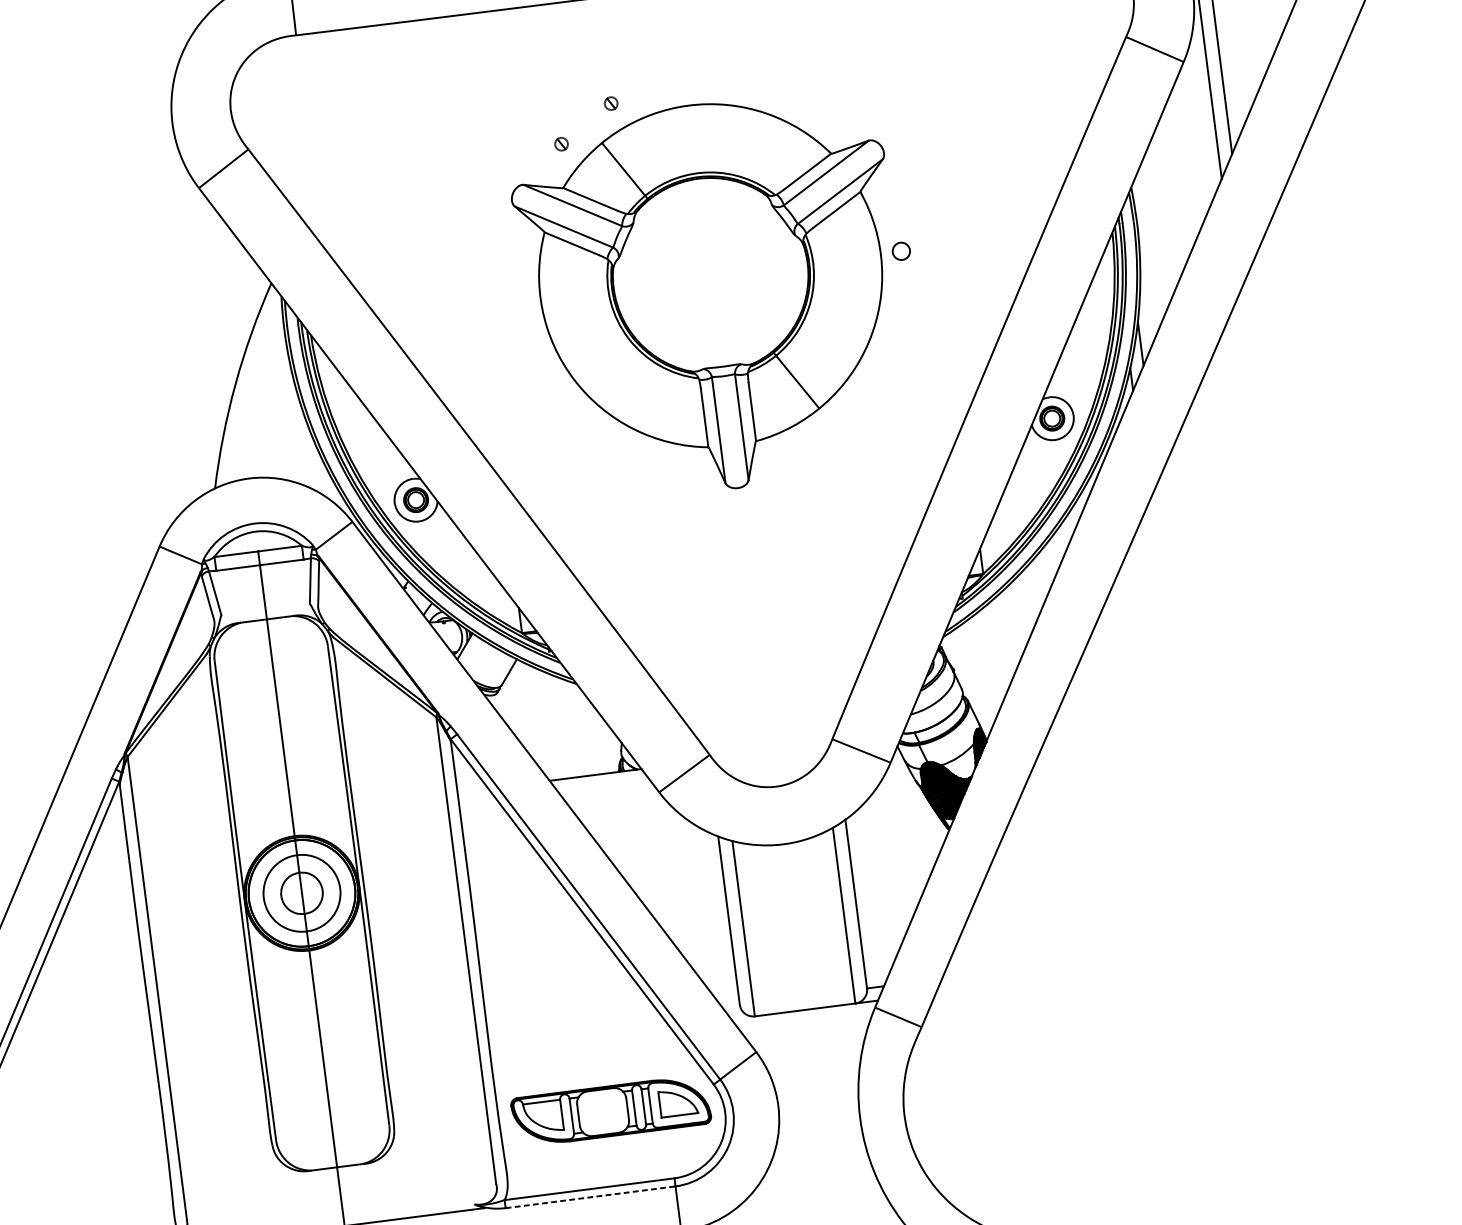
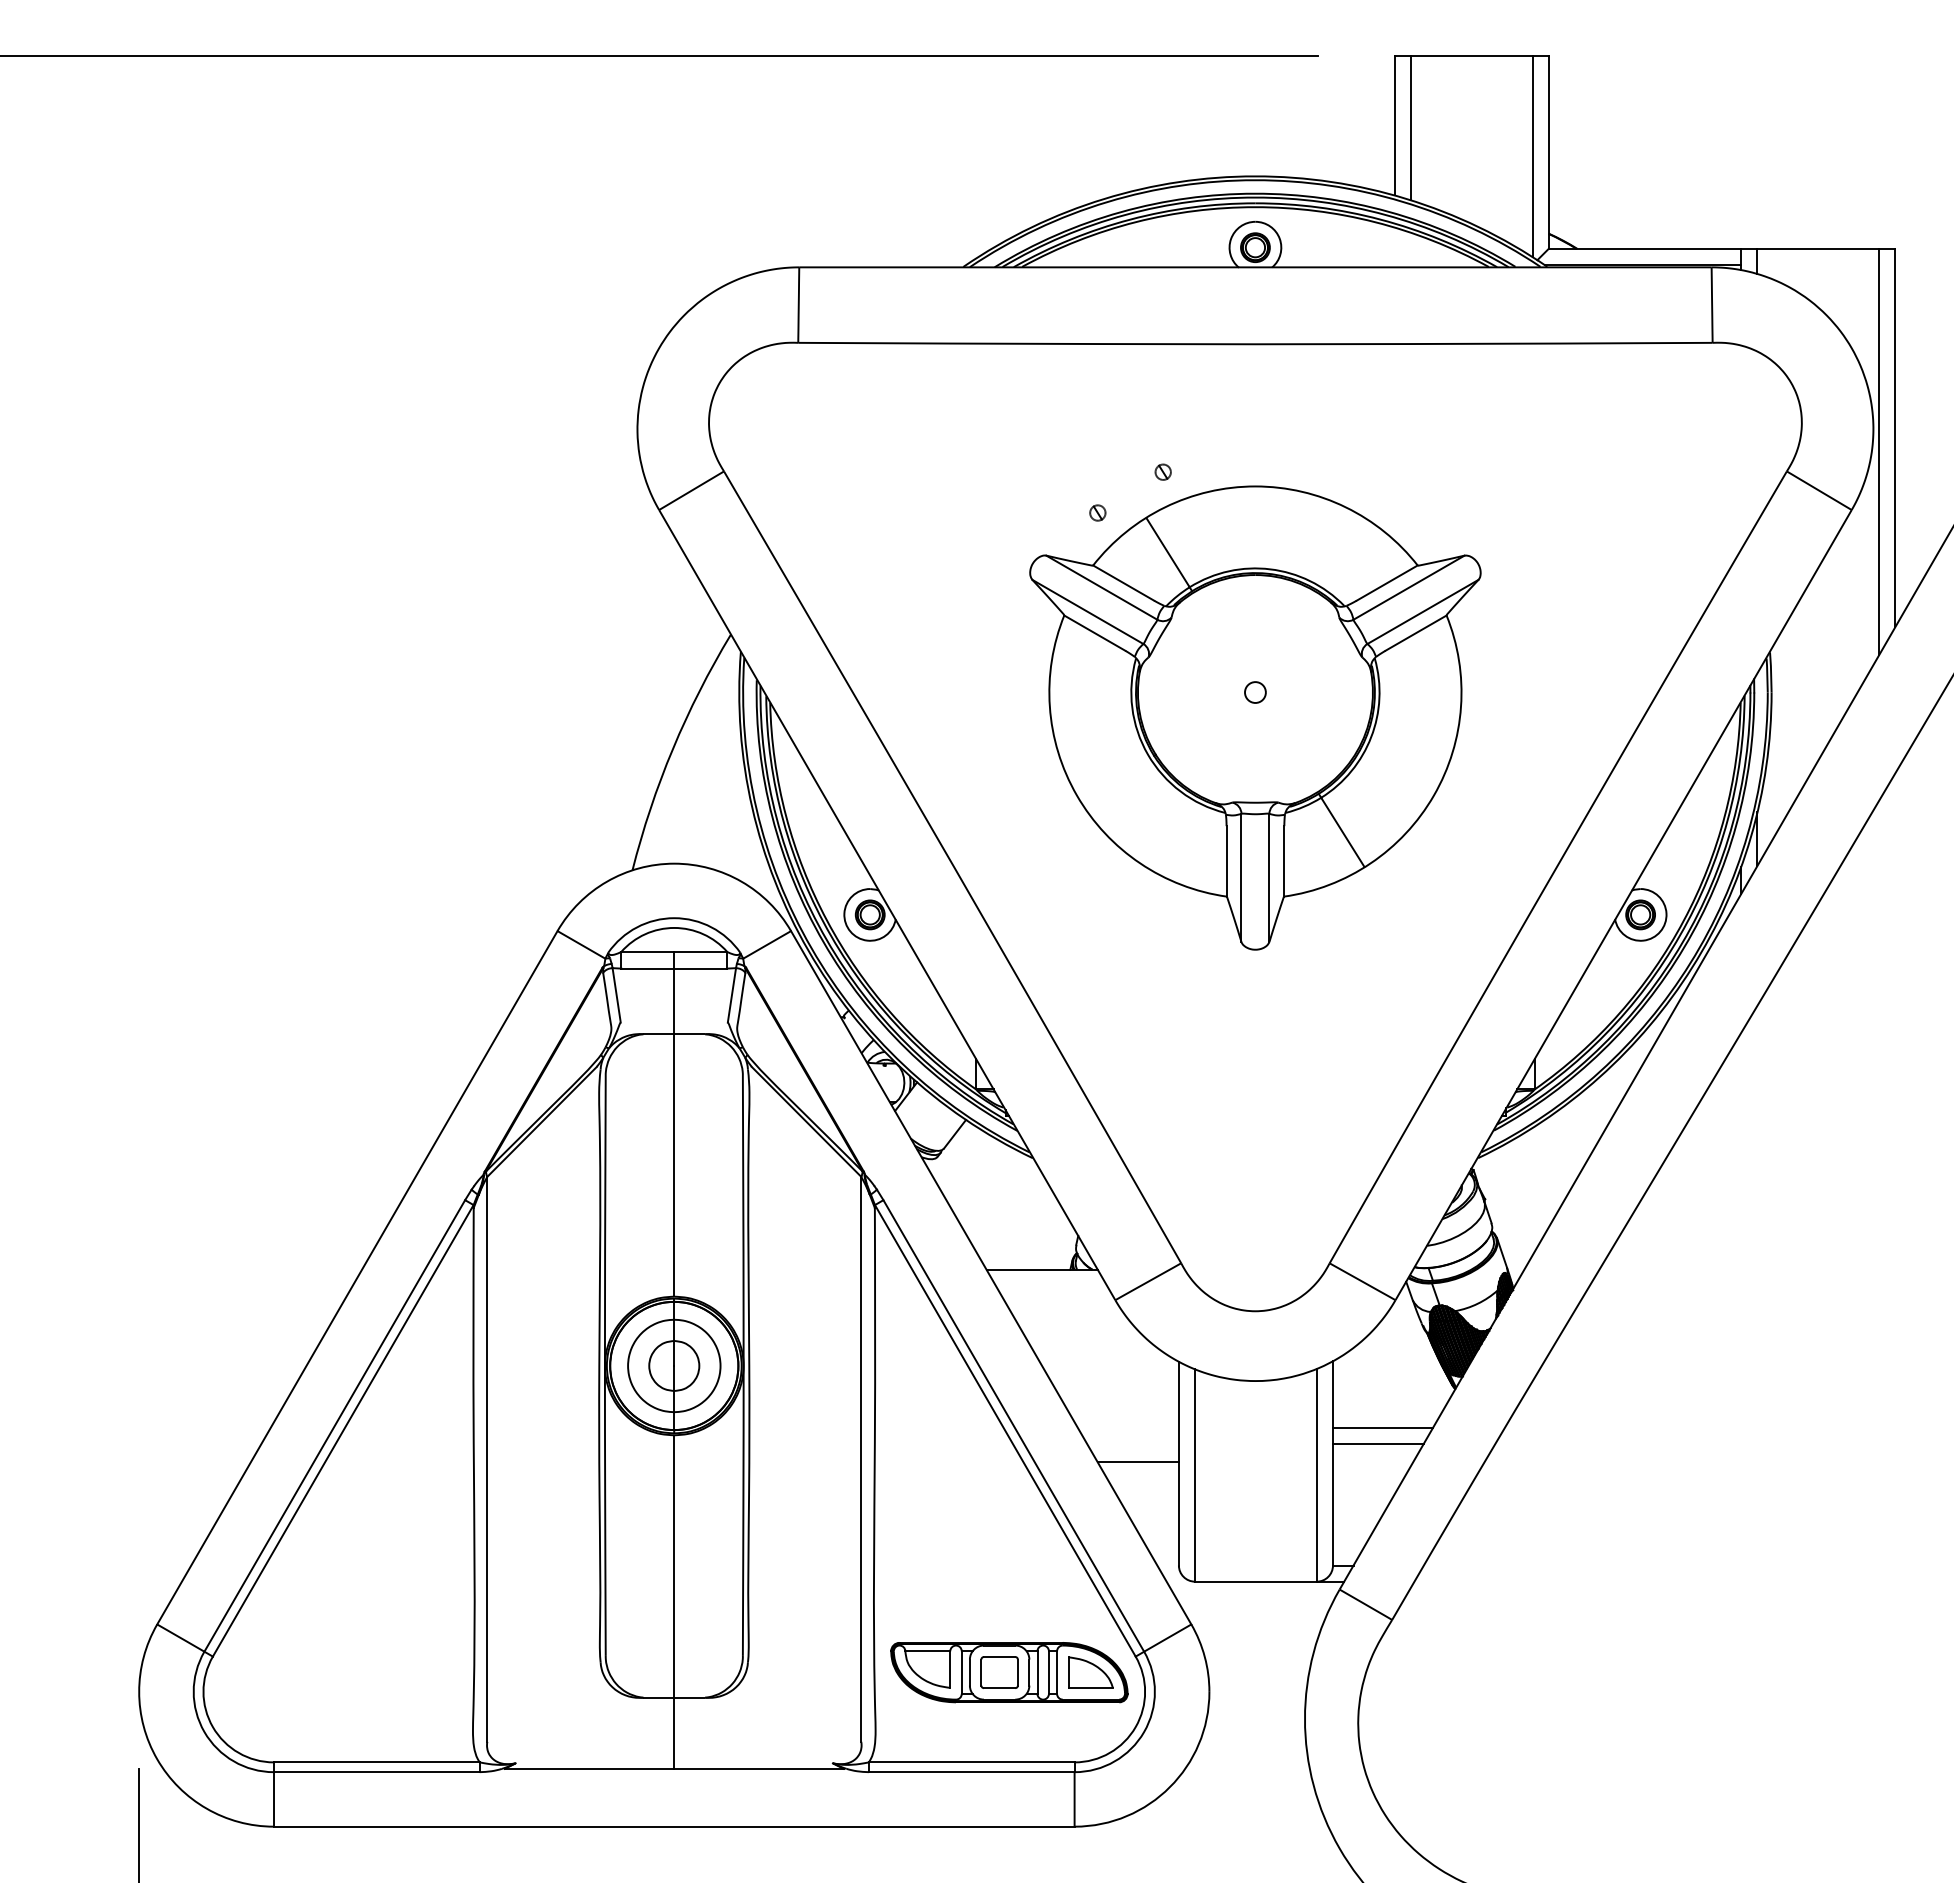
circle: (901, 251) -> (1255, 692), moved
line: (893, 869) -> (1382, 1427), added
line: (890, 882) -> (1377, 1443), added
line: (694, 924) -> (1137, 1462), added
part: (602, 1112) -> (999, 1672), added
line: (590, 1197) -> (971, 1772), dashed -> solid

